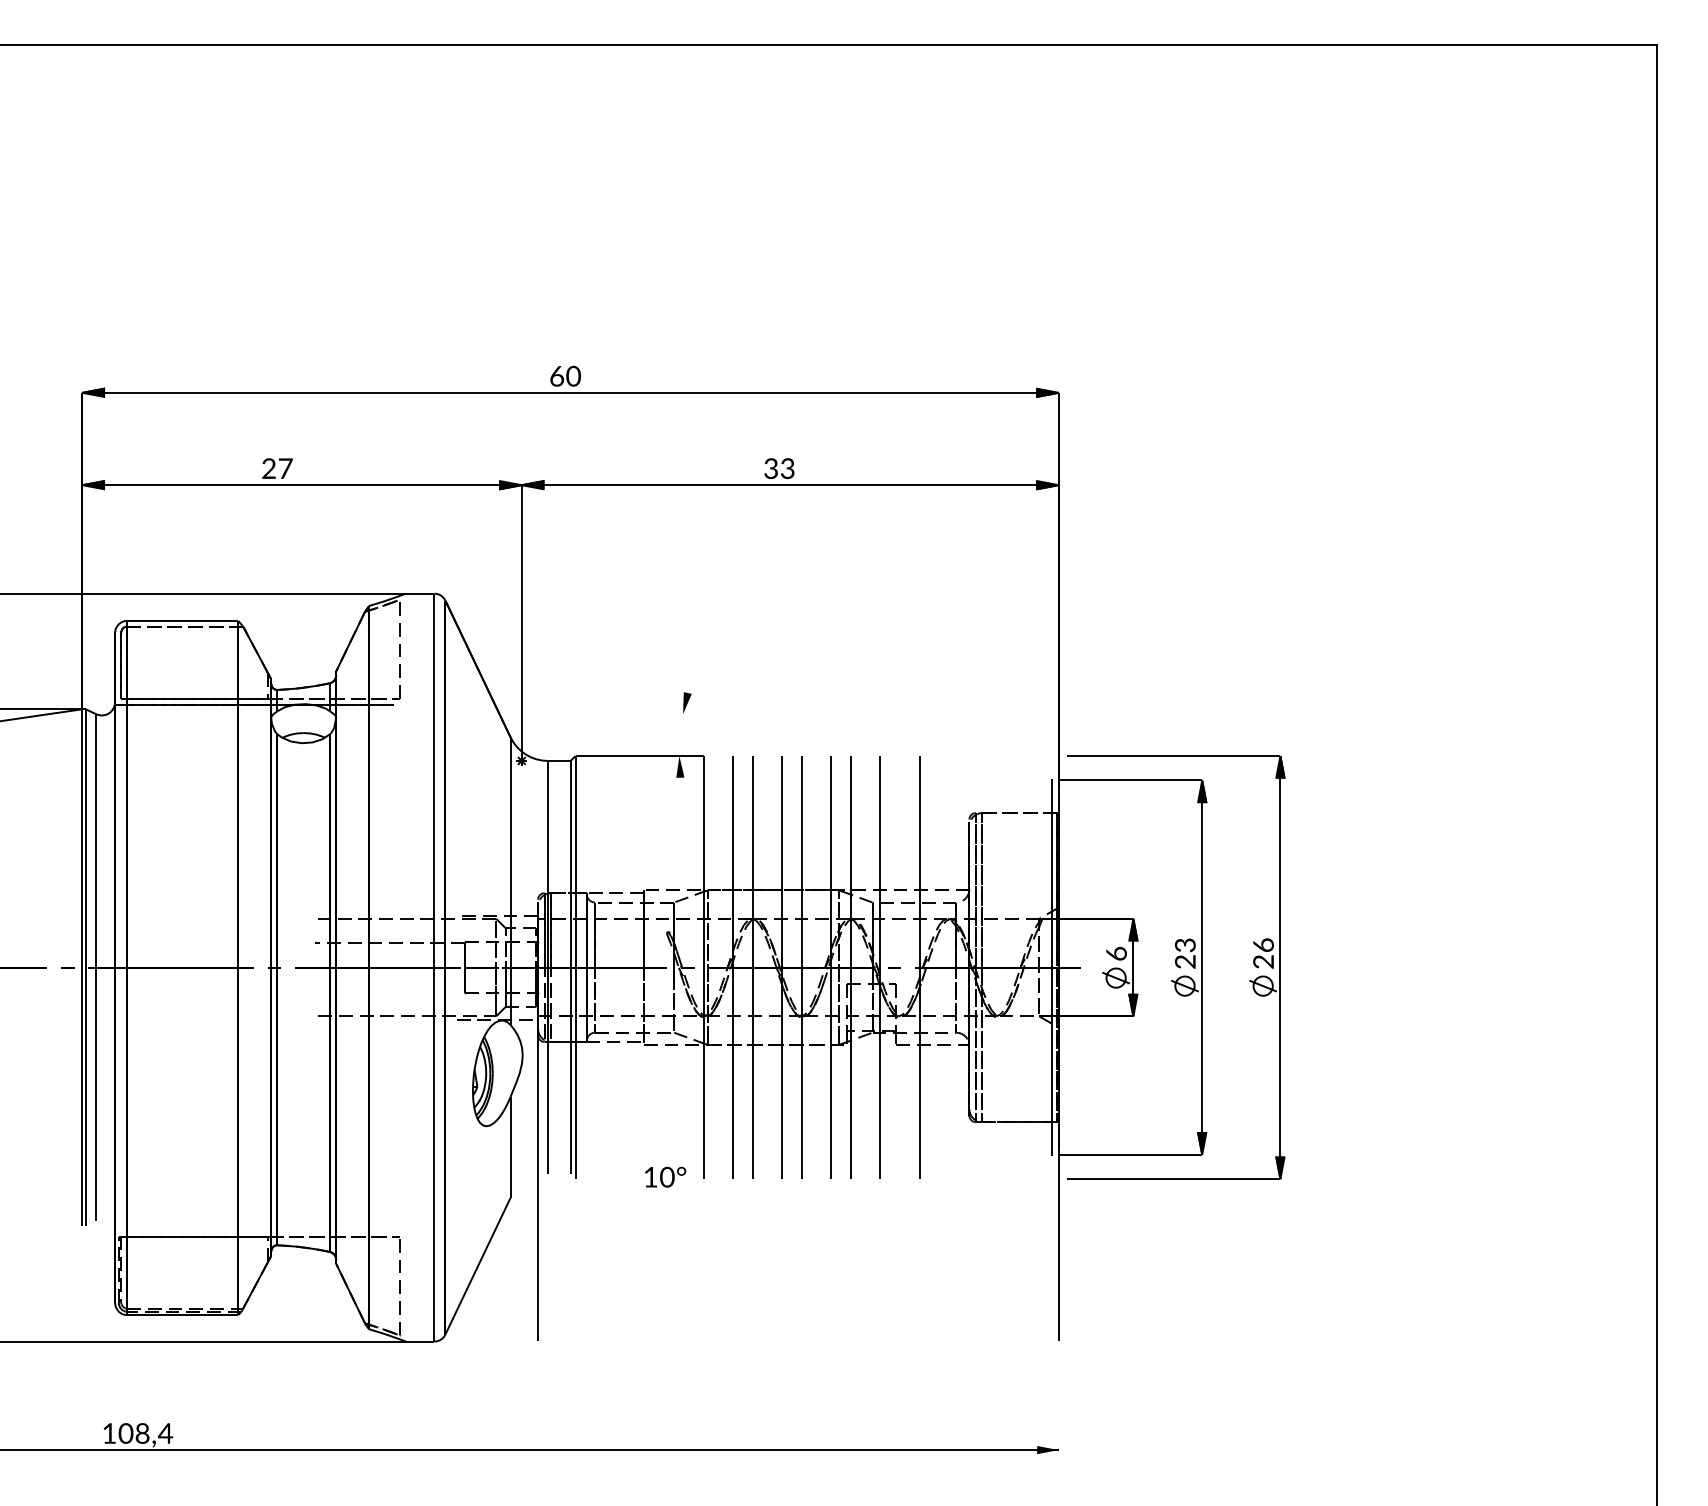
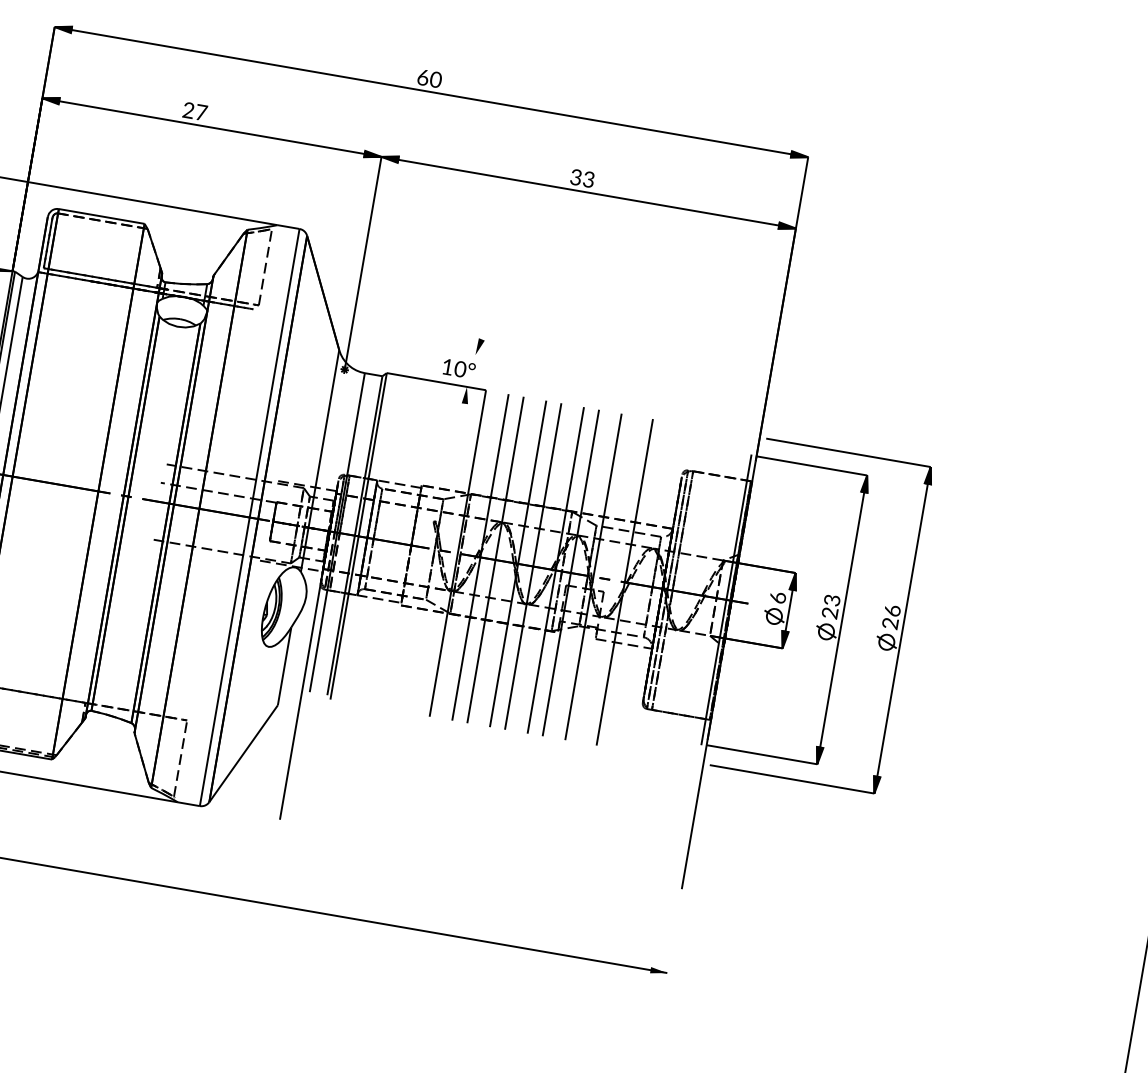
text: (665, 1176) -> (459, 368), moved

